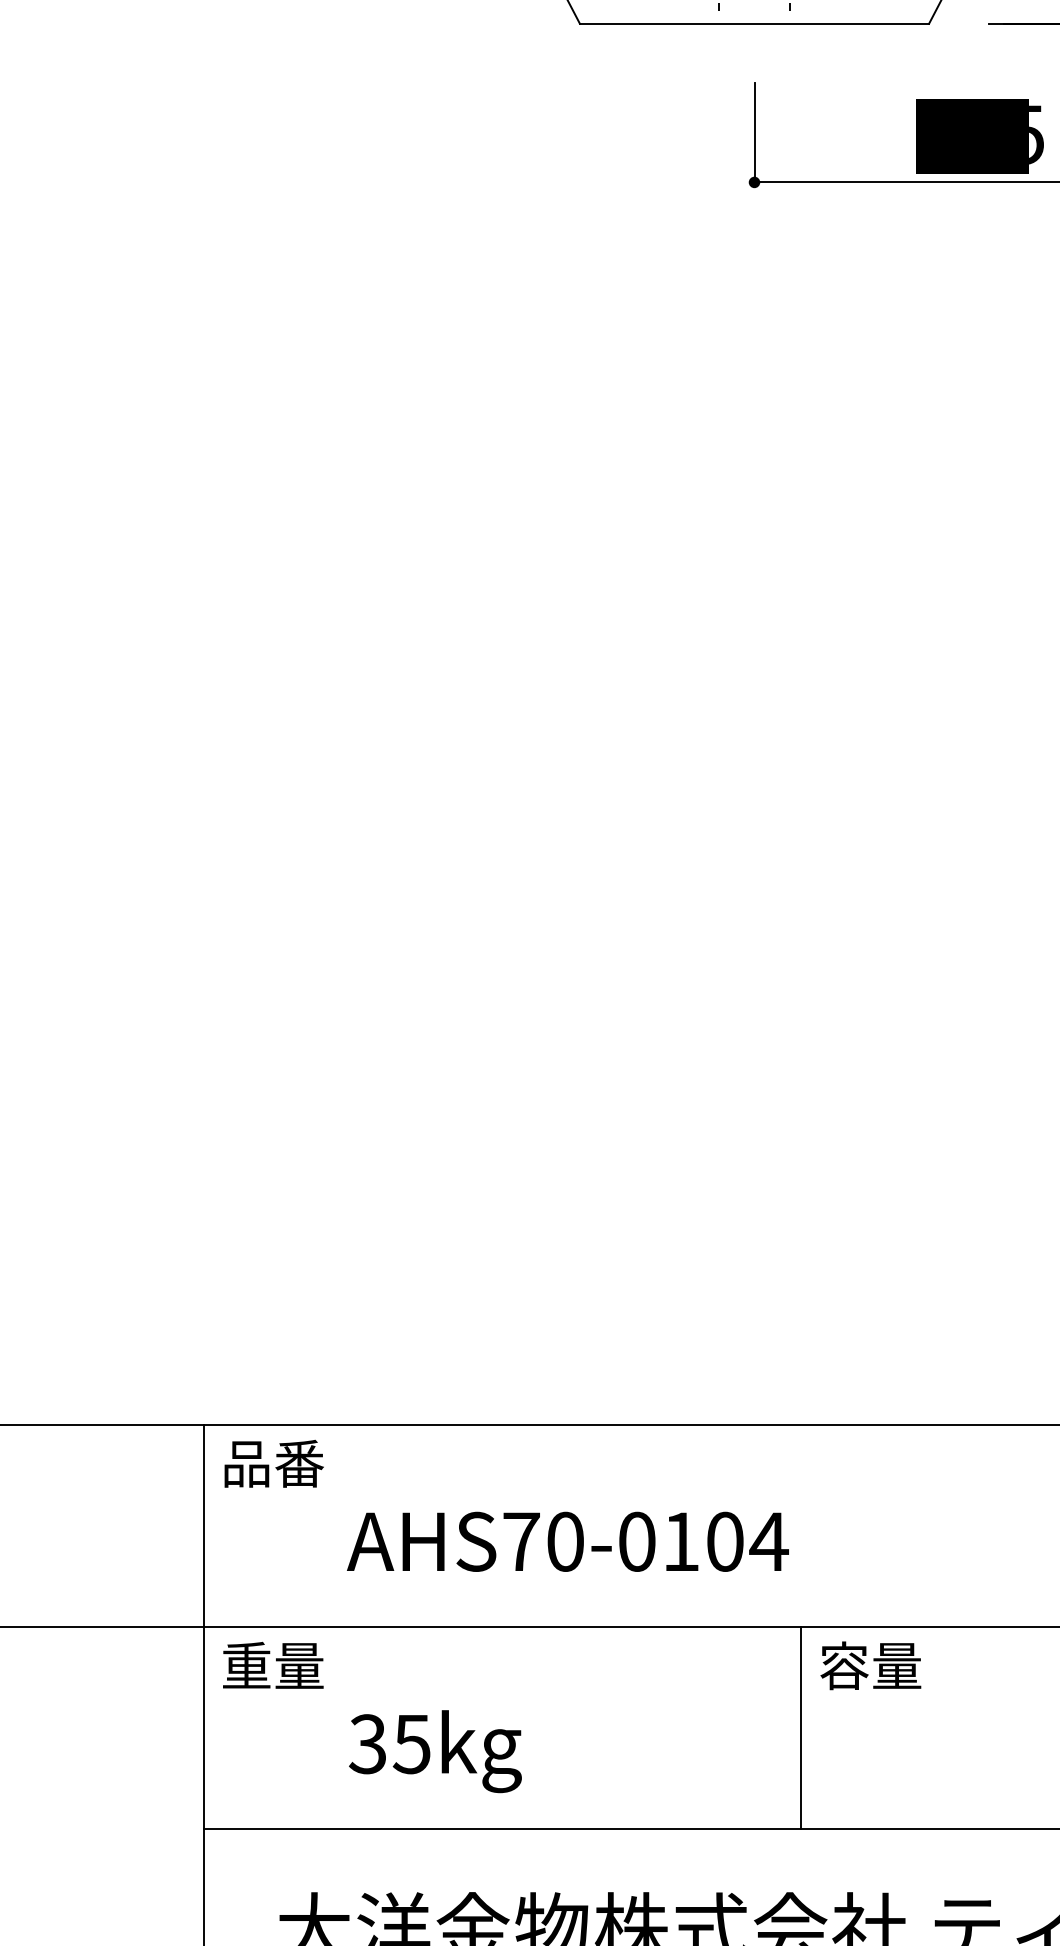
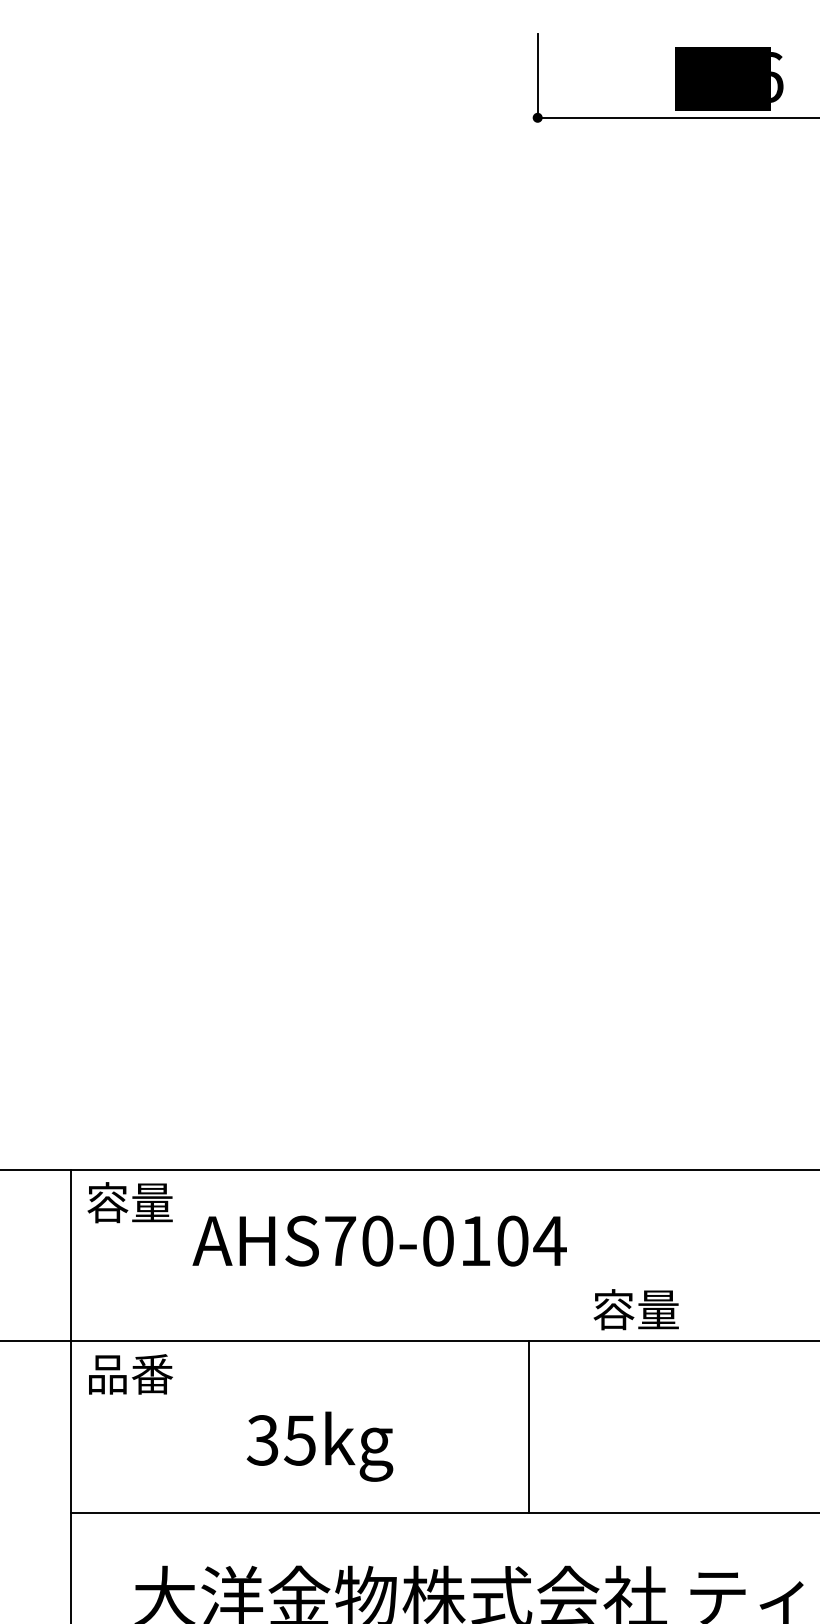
text: (1036, 134) -> (776, 77), 275 -> 376
text: (272, 1463) -> (129, 1202), 品番 -> 容量
text: (567, 1541) -> (379, 1240), moved
text: (273, 1665) -> (130, 1373), 重量 -> 品番
text: (870, 1665) -> (635, 1309), moved
line: (801, 1728) -> (529, 1427), moved
text: (435, 1751) -> (320, 1446), moved

